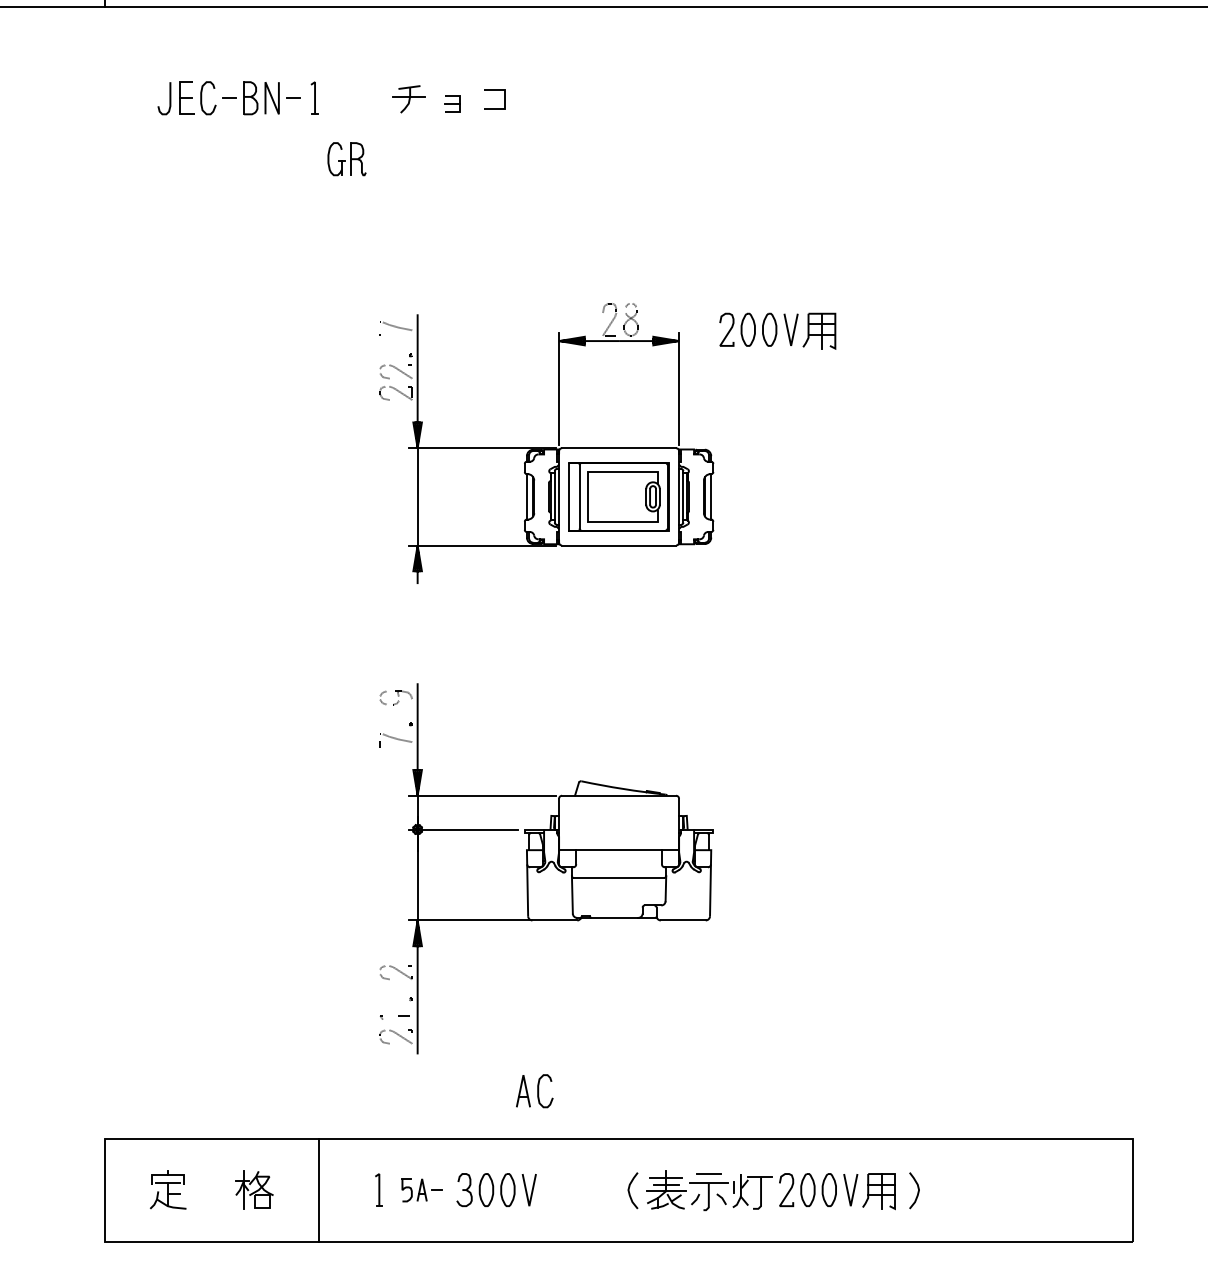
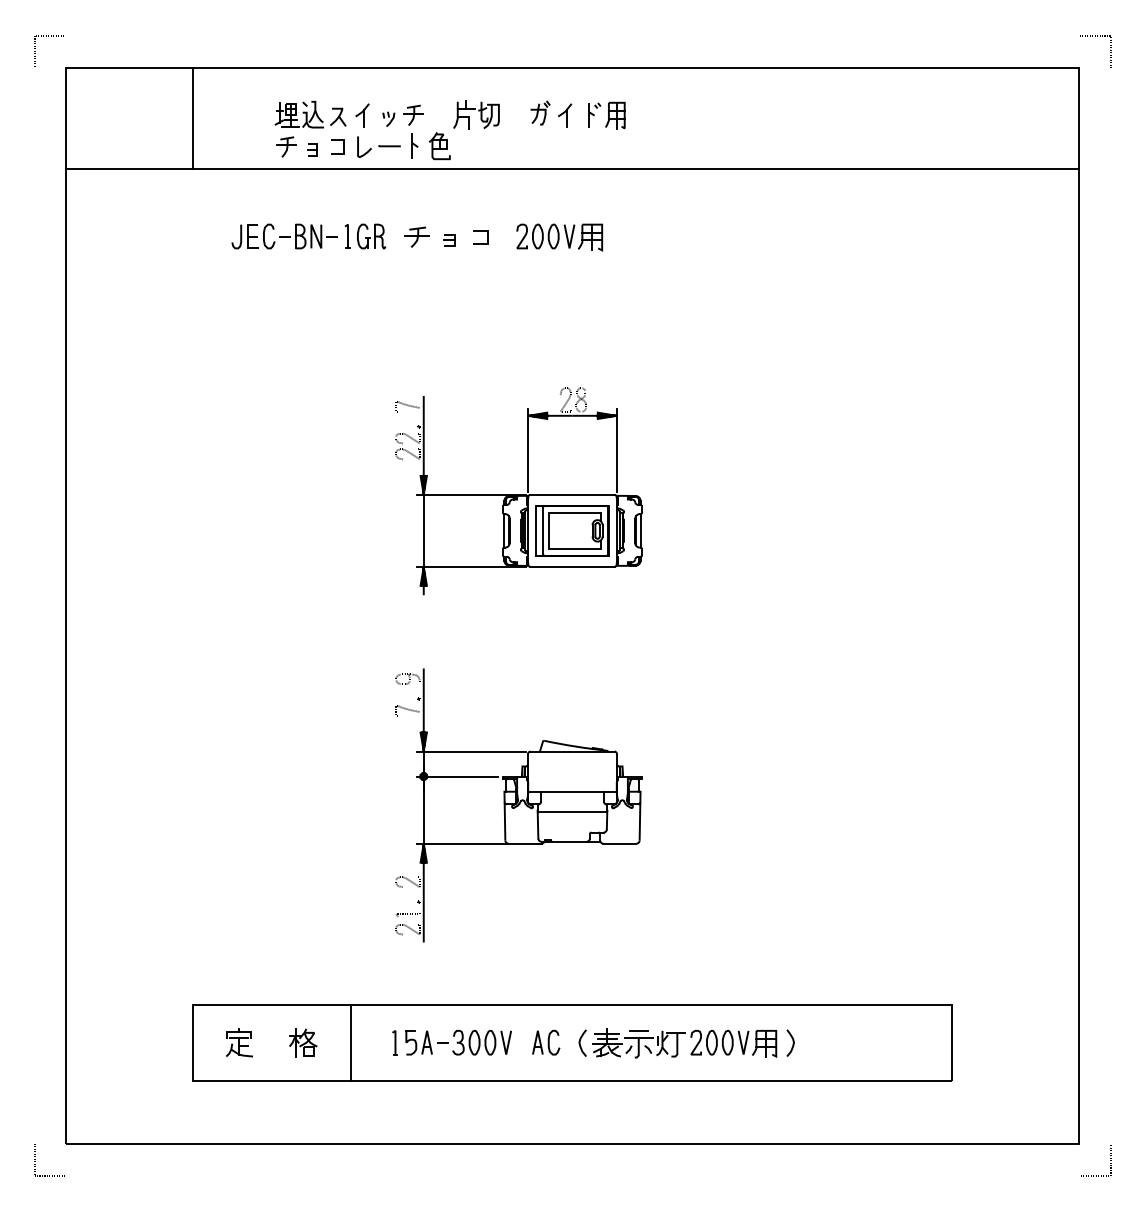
part: (346, 159) -> (371, 236), moved
part: (777, 331) -> (559, 237), moved
part: (535, 1090) -> (546, 1042), moved
part: (421, 1189) -> (426, 1042), size x1.43

